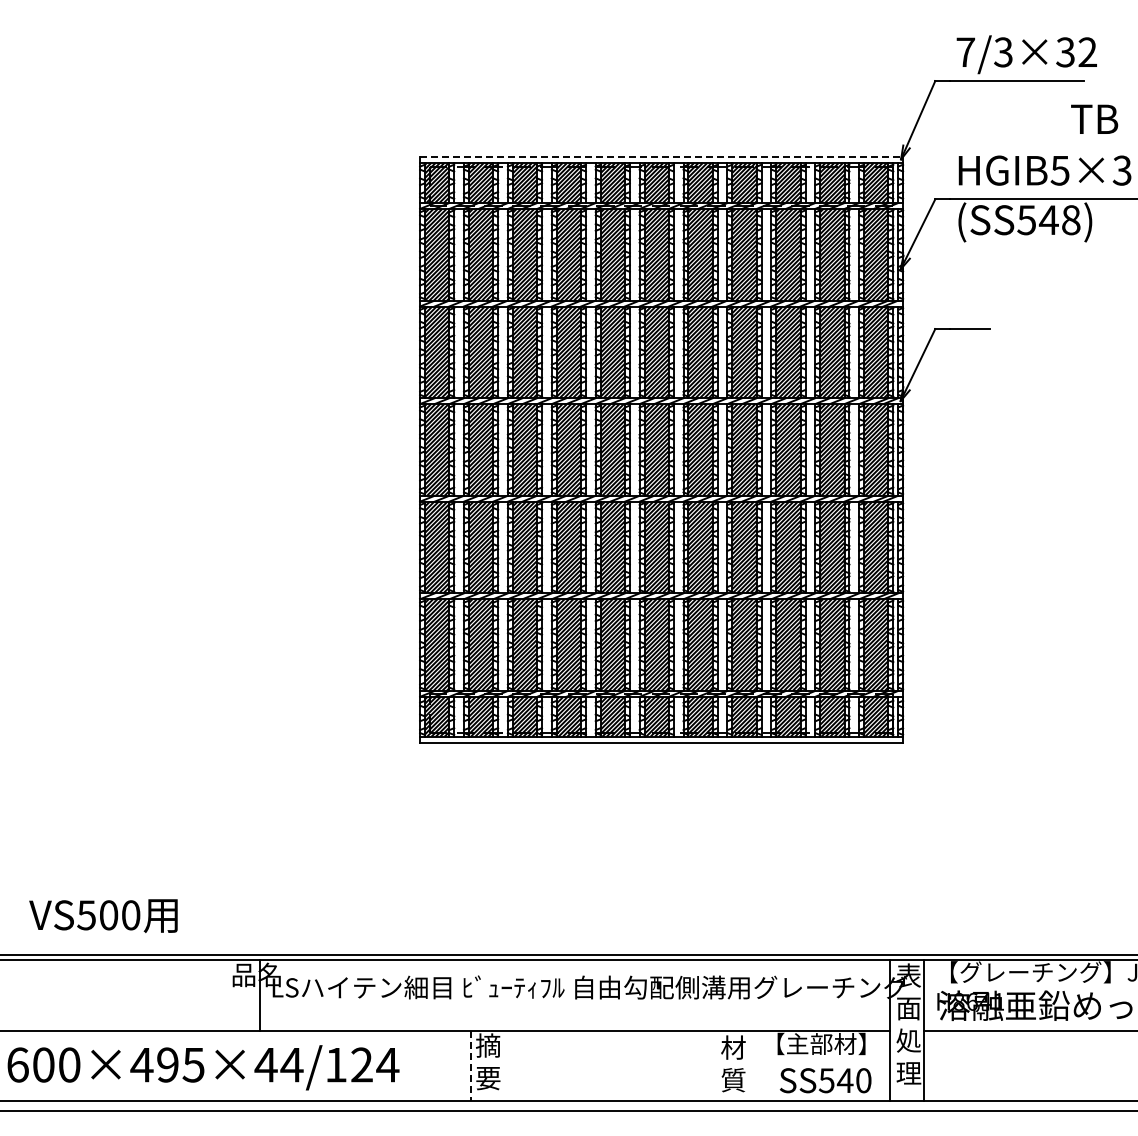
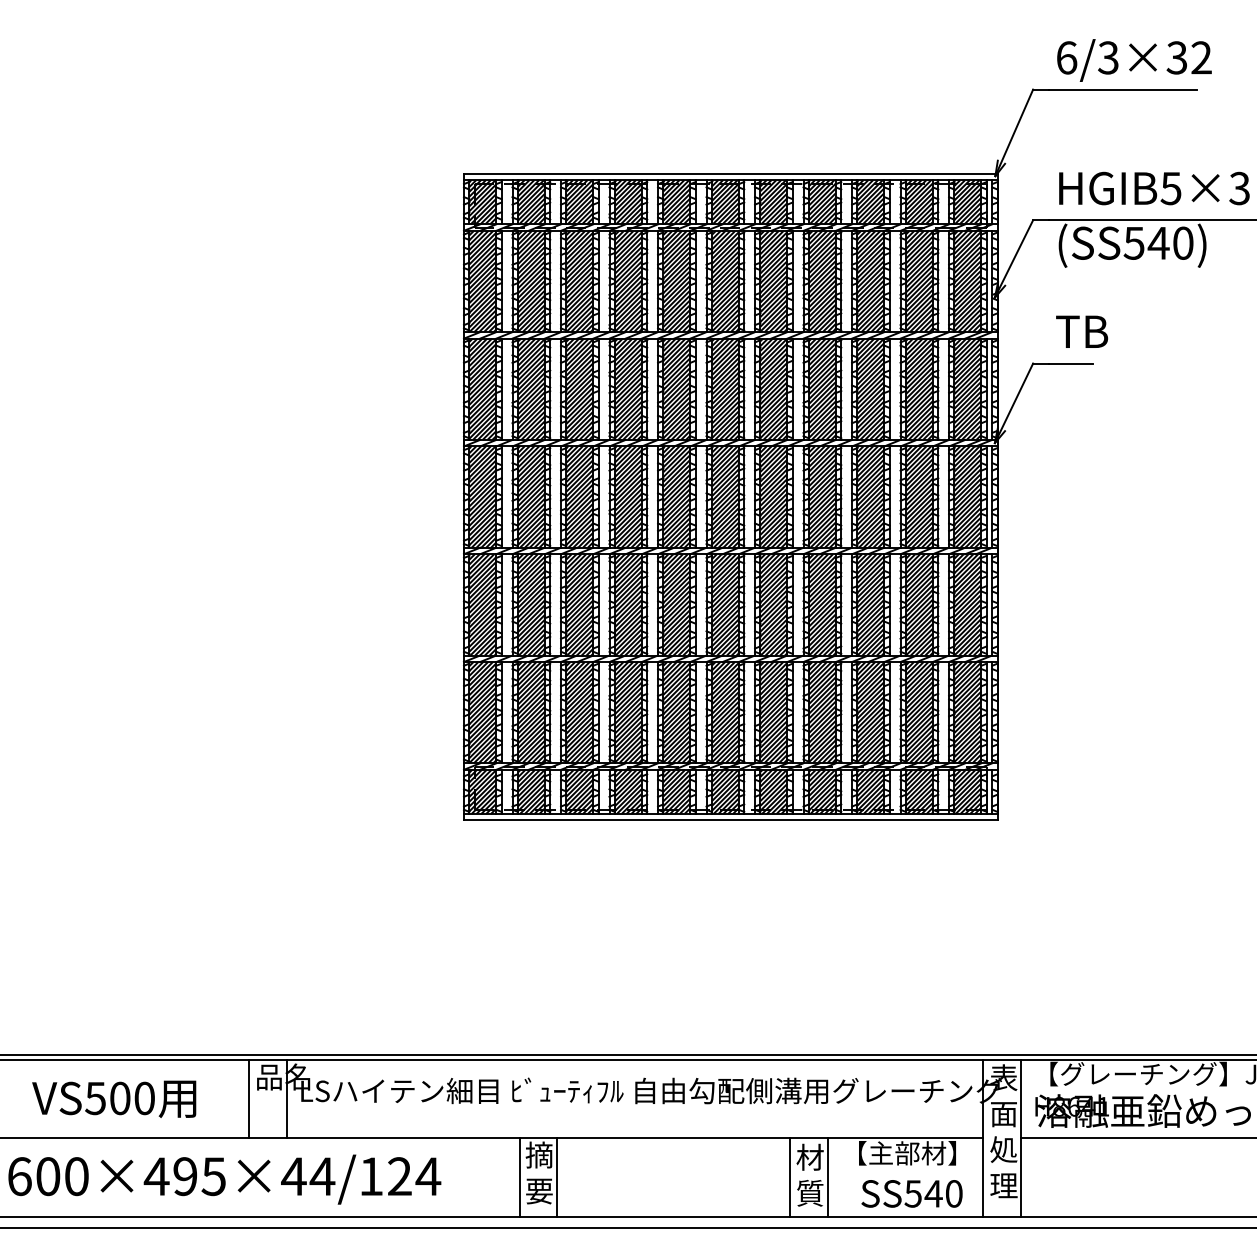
text: (965, 52) -> (1066, 58), 7/3×32 -> 6/3×32
text: (1094, 118) -> (1081, 330), moved
line: (661, 157) -> (730, 174), dashed -> solid
text: (1071, 220) -> (1183, 243), (SS548) -> (SS540)
text: (103, 915) -> (114, 1098), moved
line: (225, 994) -> (249, 1098), added
line: (504, 1065) -> (557, 1177), added
line: (715, 1065) -> (790, 1177), added
line: (749, 1065) -> (827, 1177), added
line: (470, 1066) -> (519, 1178), dashed -> solid

